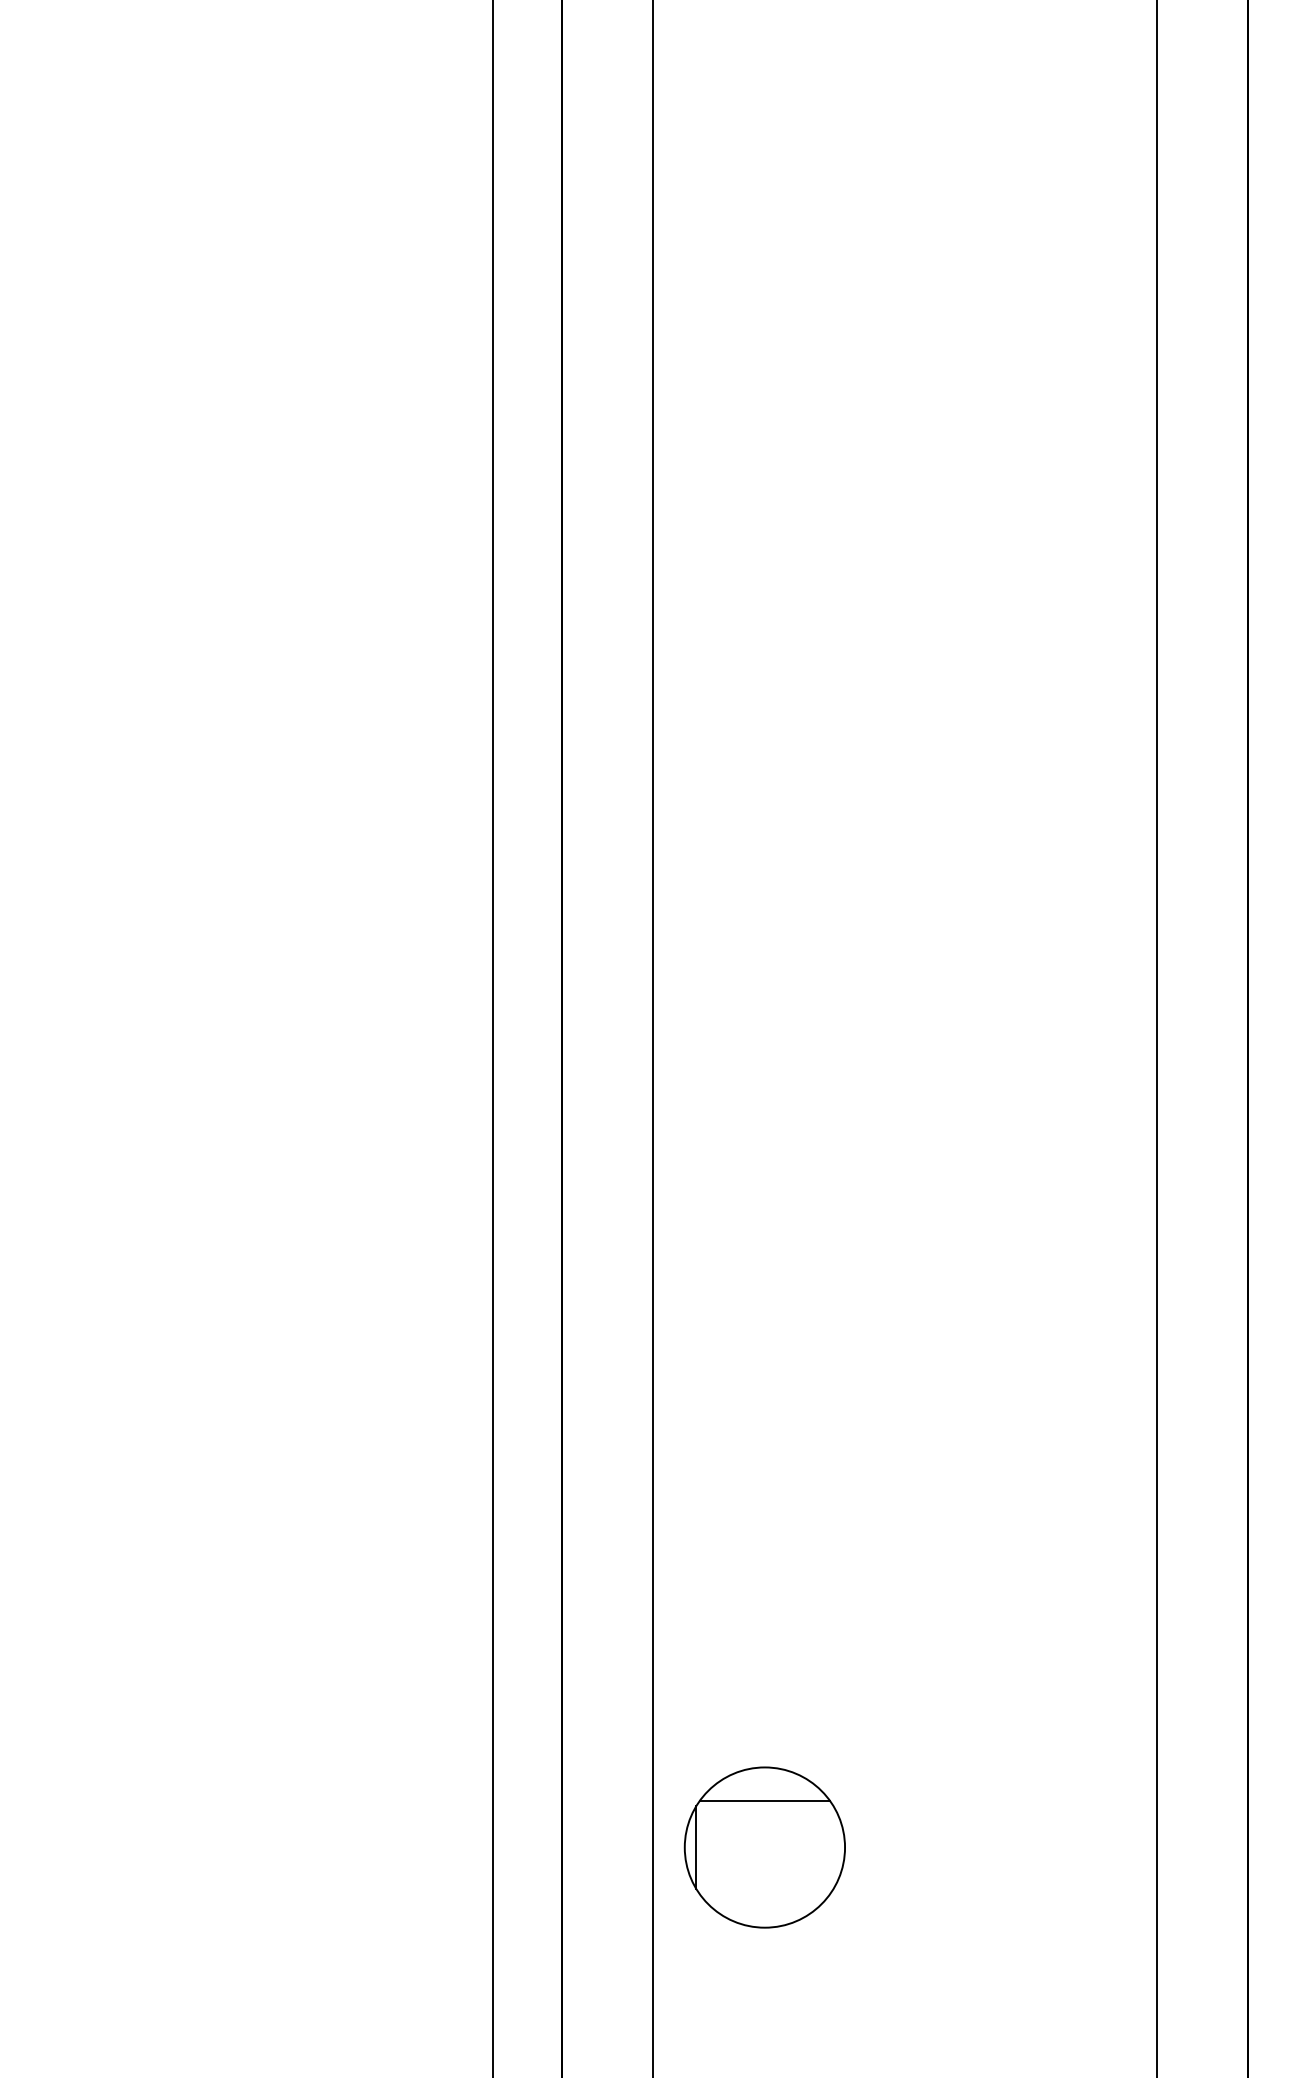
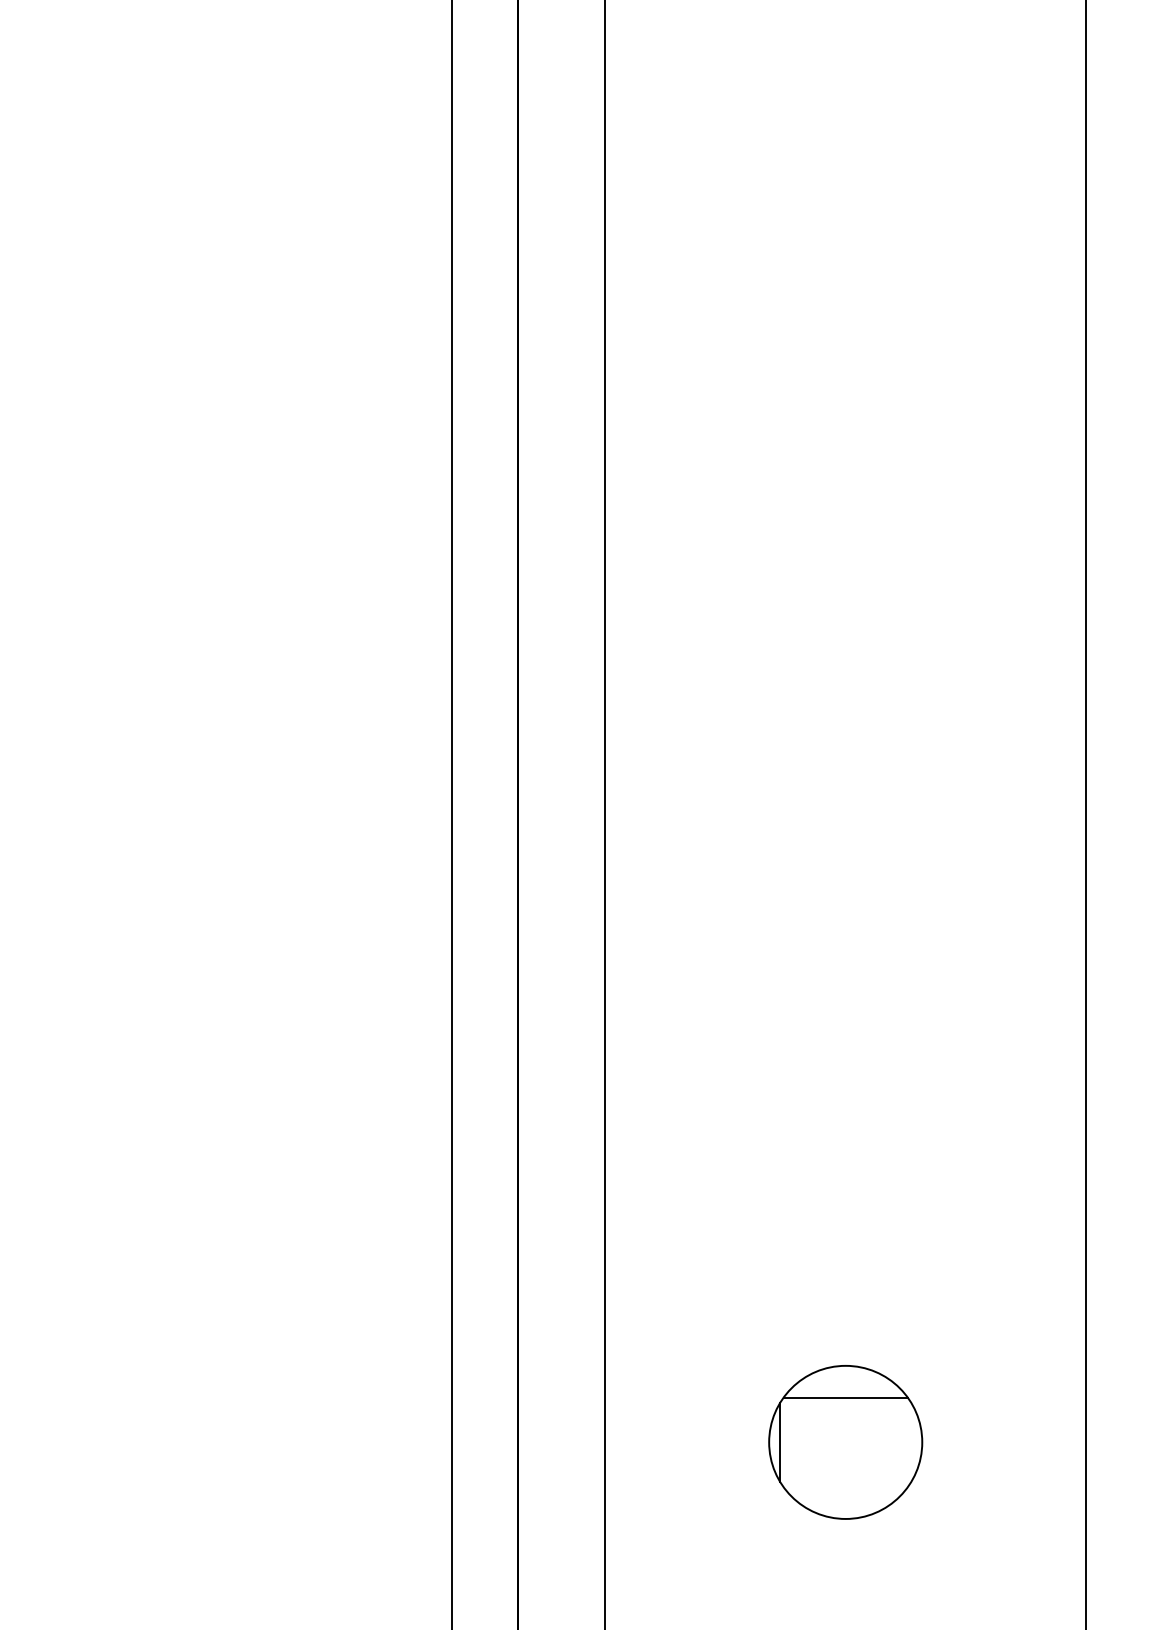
part: (764, 1847) -> (845, 1442), moved

